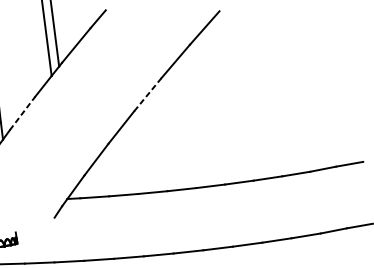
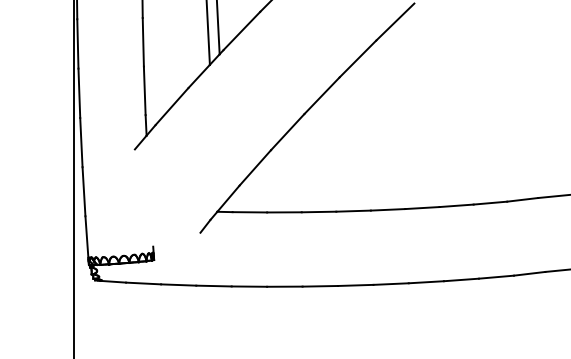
line: (148, 94) -> (322, 95), dashed -> solid
line: (22, 113) -> (172, 106), dashed -> solid

